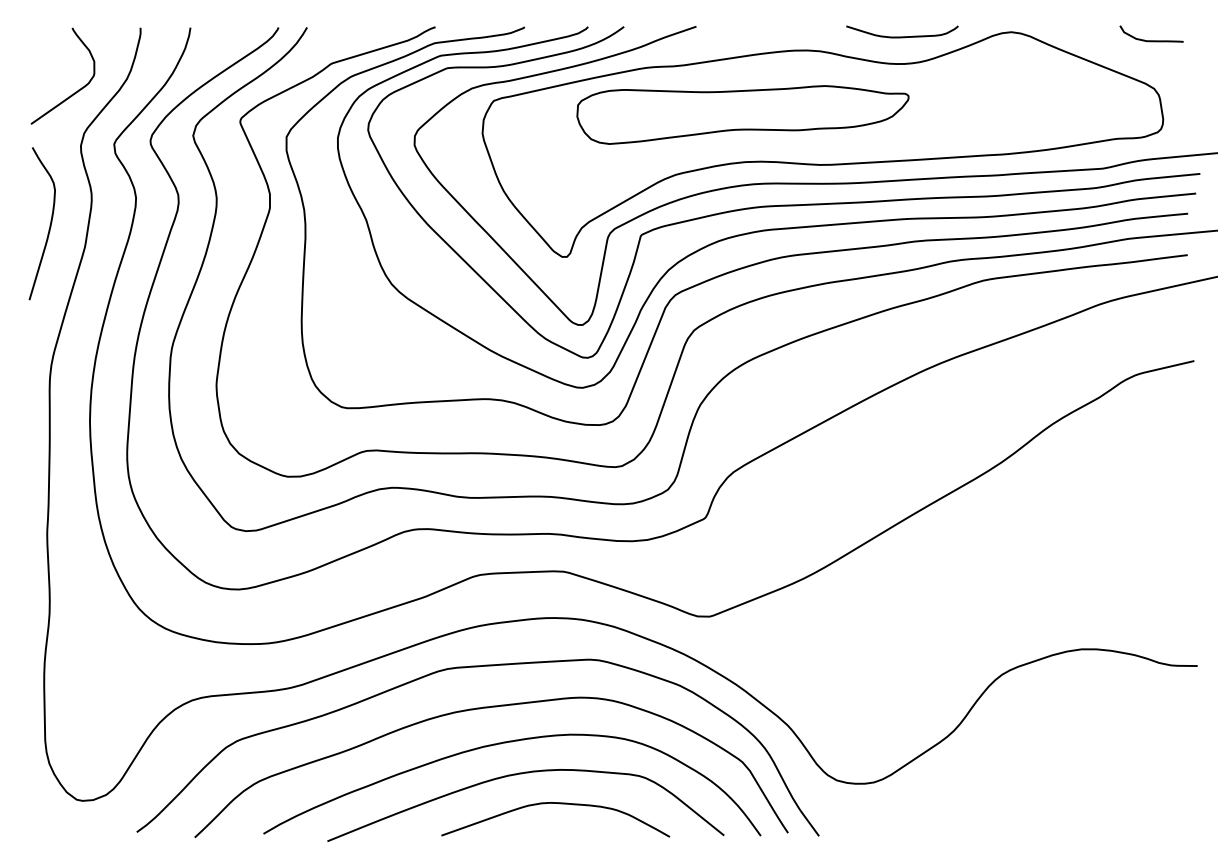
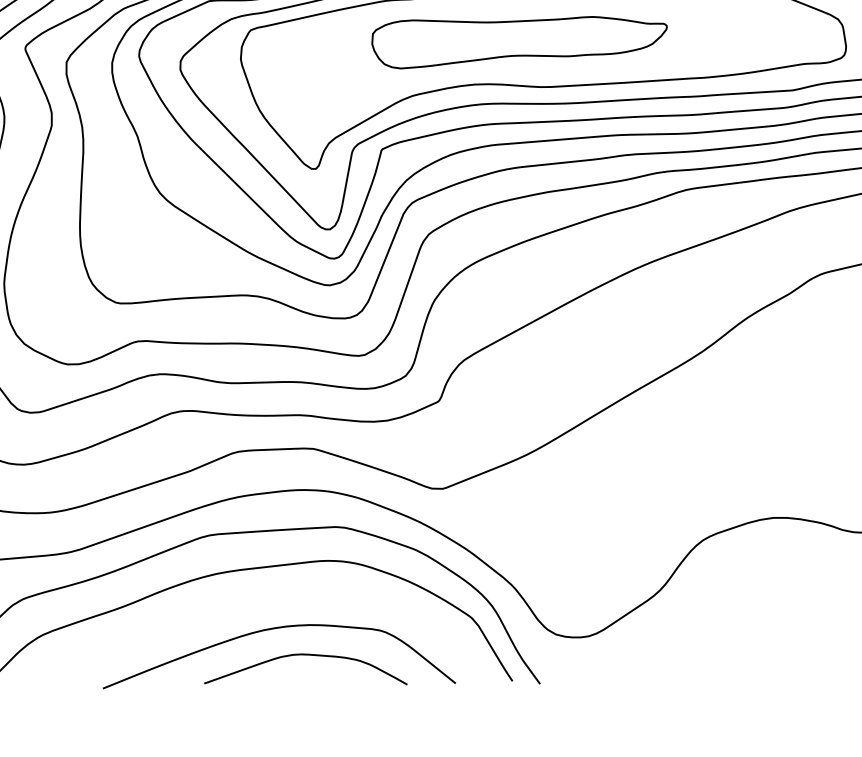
part: (742, 114) -> (519, 42), moved
curve: (506, 743) -> (262, 601), removed

